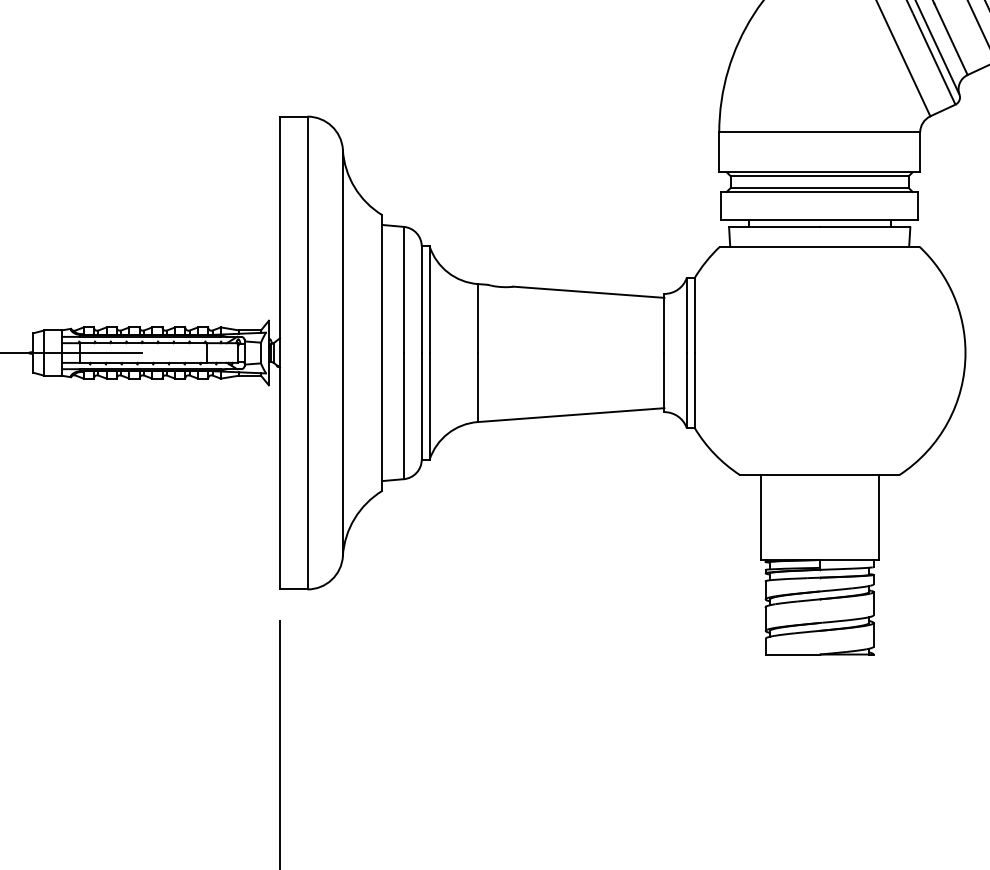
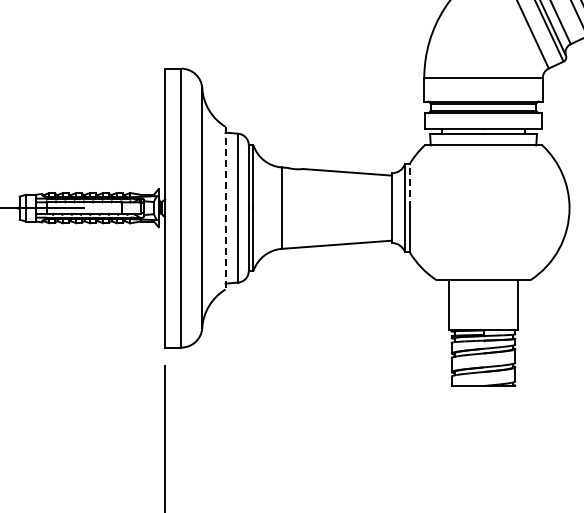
line: (694, 314) -> (409, 185), solid -> dashed
line: (382, 353) -> (225, 208), solid -> dashed

